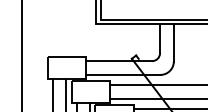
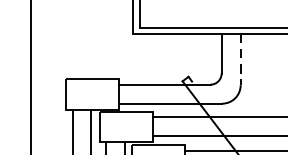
line: (173, 42) -> (240, 58), solid -> dashed

